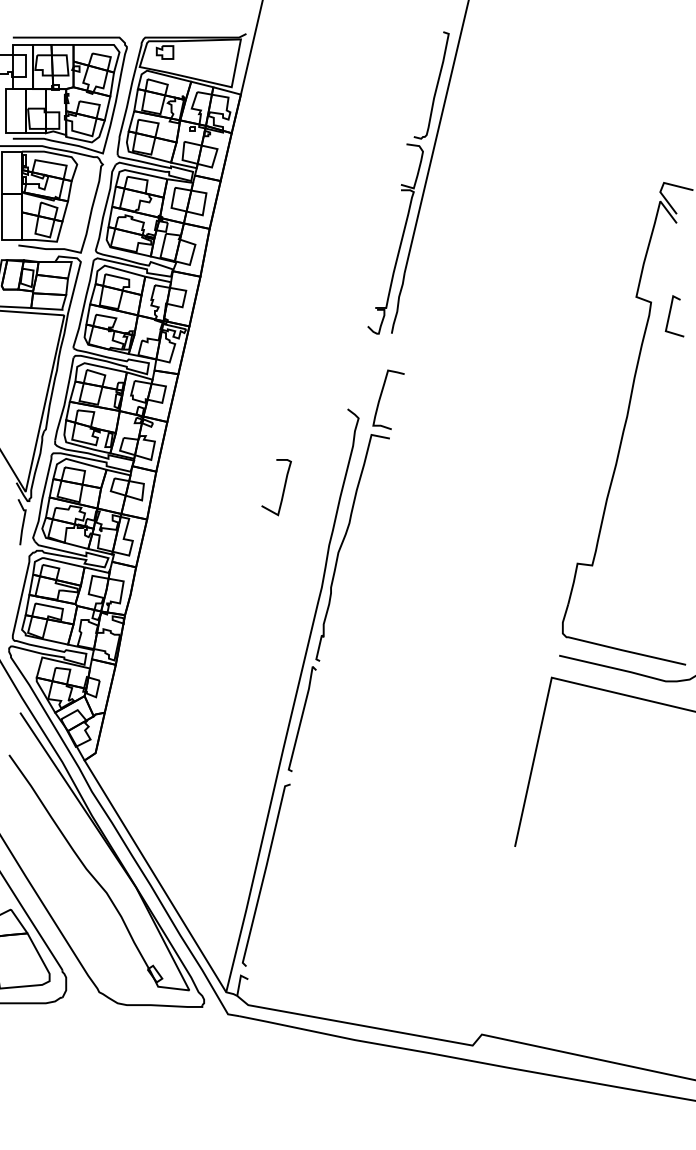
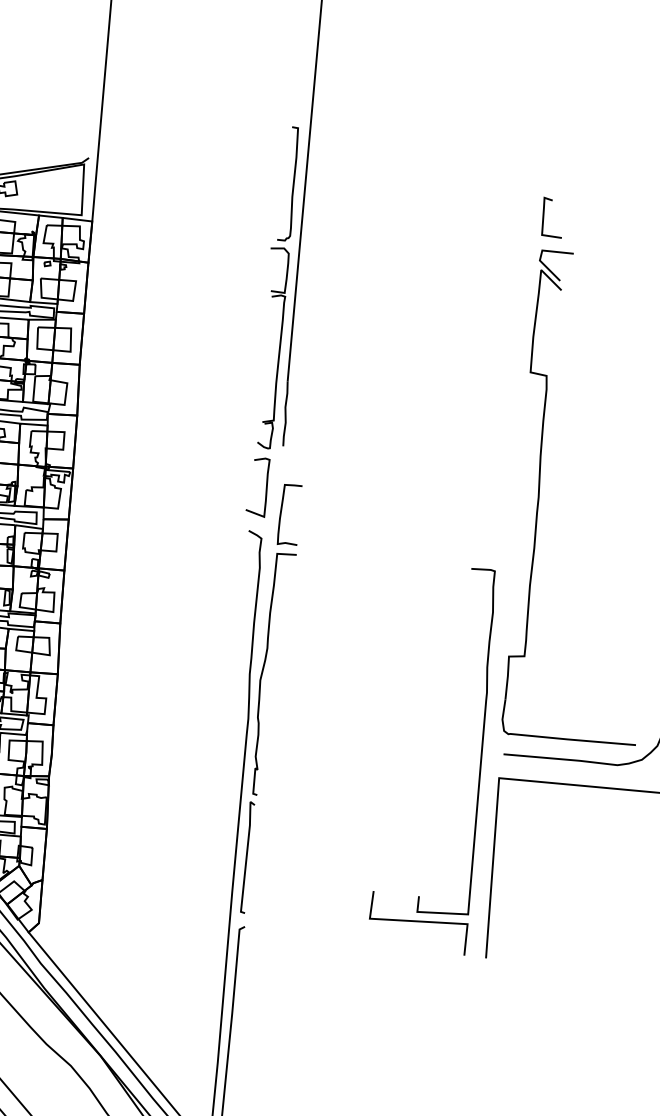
line: (670, 315) -> (544, 218), moved
curve: (283, 487) -> (265, 487), moved
part: (533, 668) -> (478, 771), added

